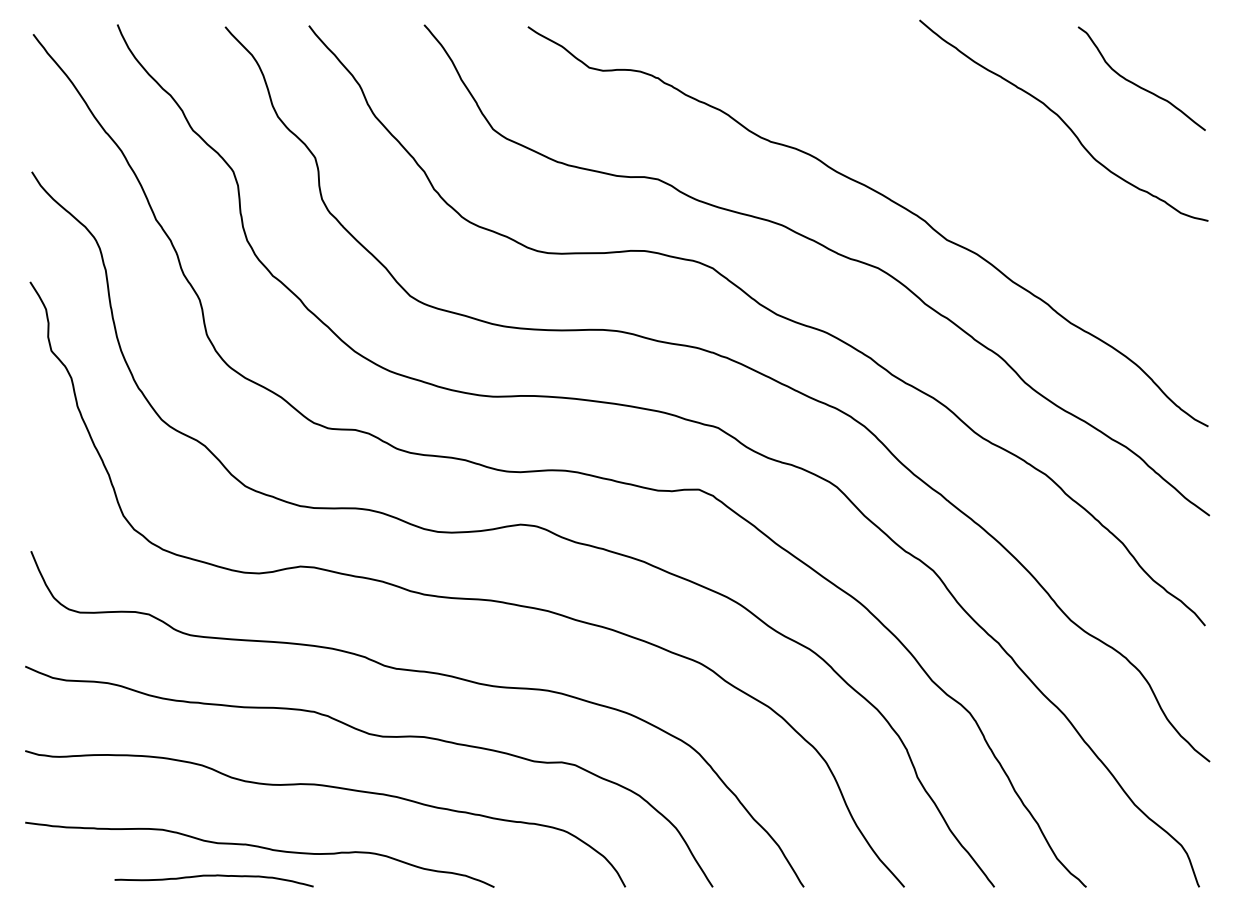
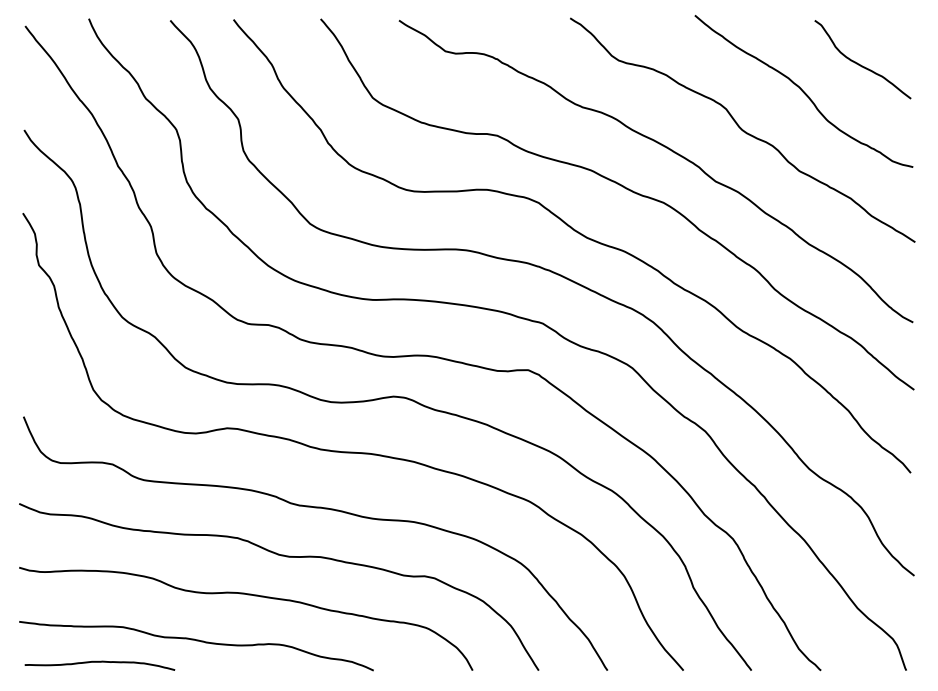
curve: (982, 171) -> (742, 129), added
curve: (213, 876) -> (99, 662), moved

